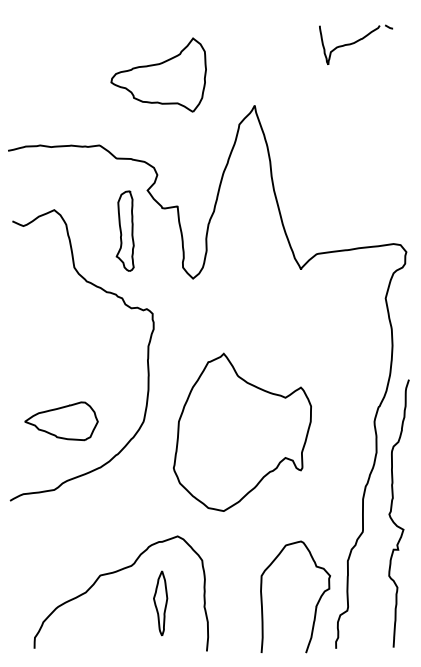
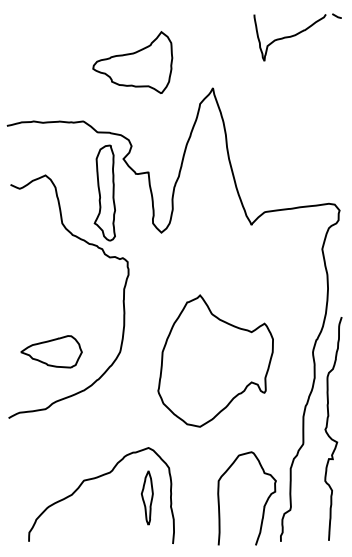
part: (355, 44) -> (297, 37), size x1.43
part: (124, 230) -> (104, 192), size x1.43
part: (242, 431) -> (215, 360), moved
part: (160, 602) -> (147, 497), moved

